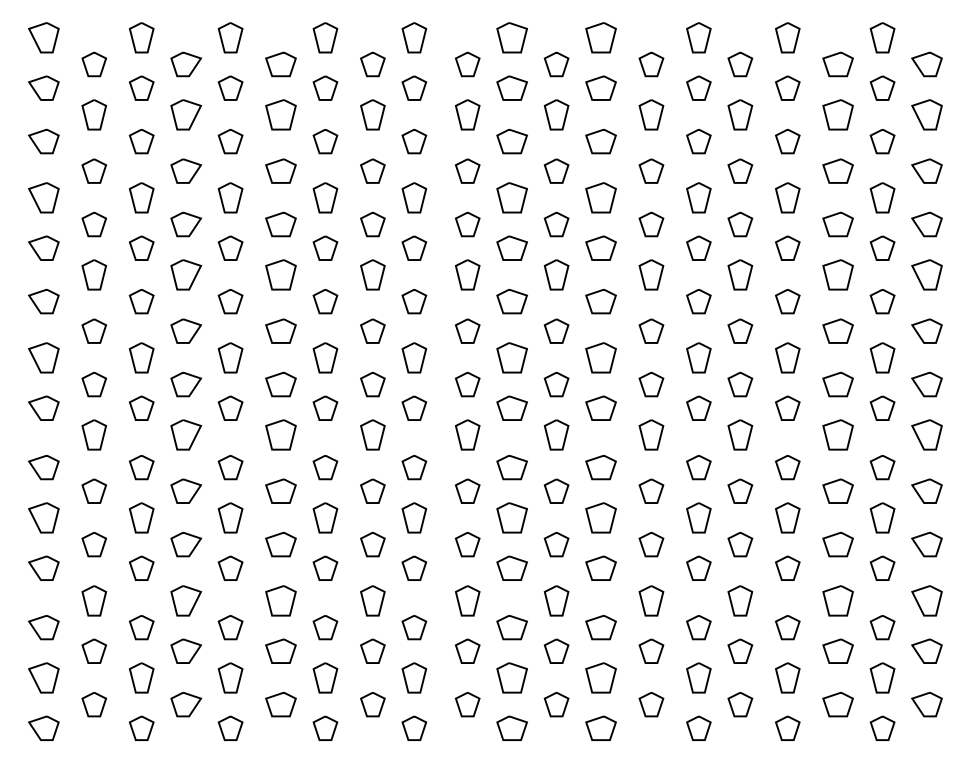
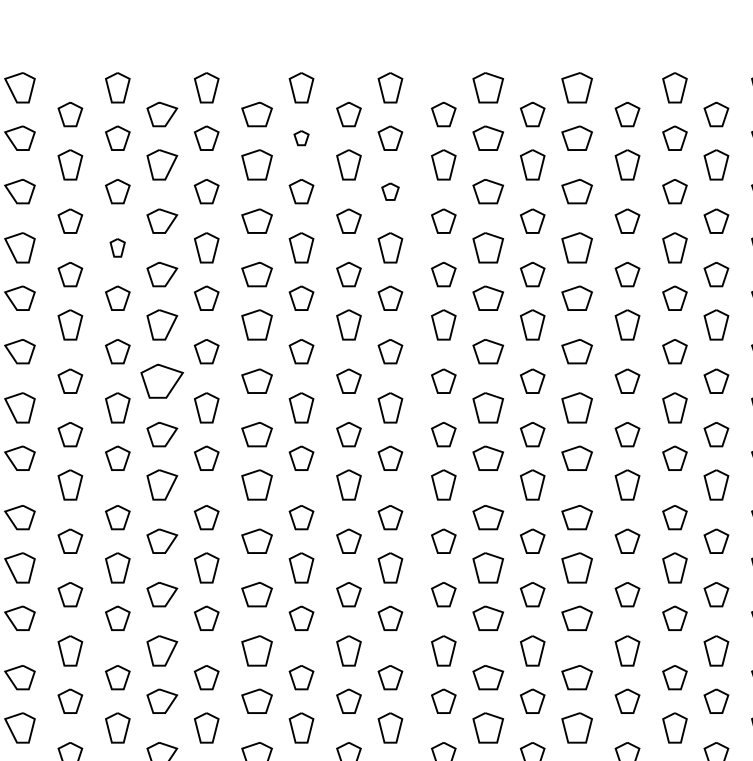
part: (325, 87) -> (301, 137), size x0.6
part: (414, 141) -> (390, 191), size x0.7
part: (141, 197) -> (117, 247), size x0.6
part: (186, 330) -> (162, 380), size x1.4

